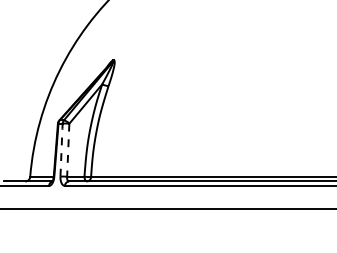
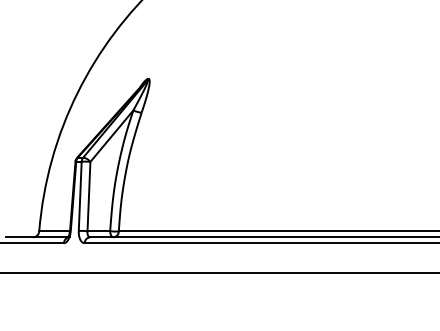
line: (61, 149) -> (80, 195), dashed -> solid
line: (67, 150) -> (88, 196), dashed -> solid

